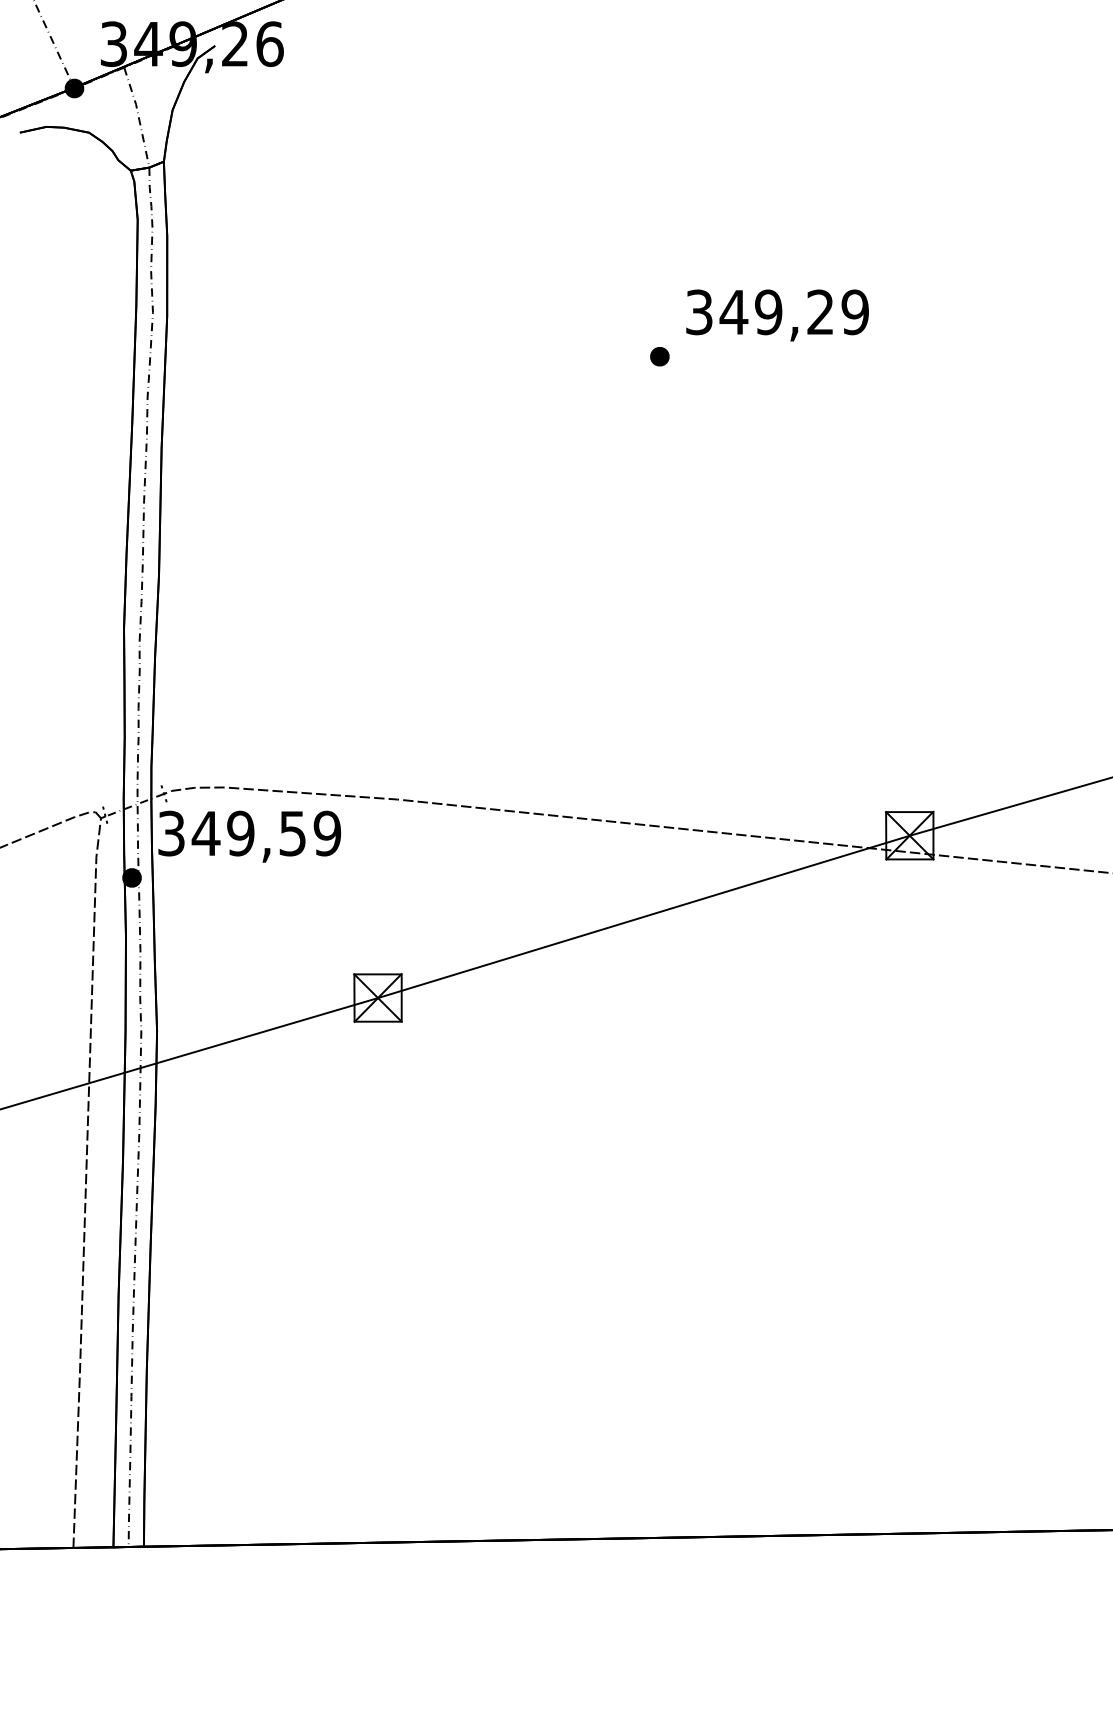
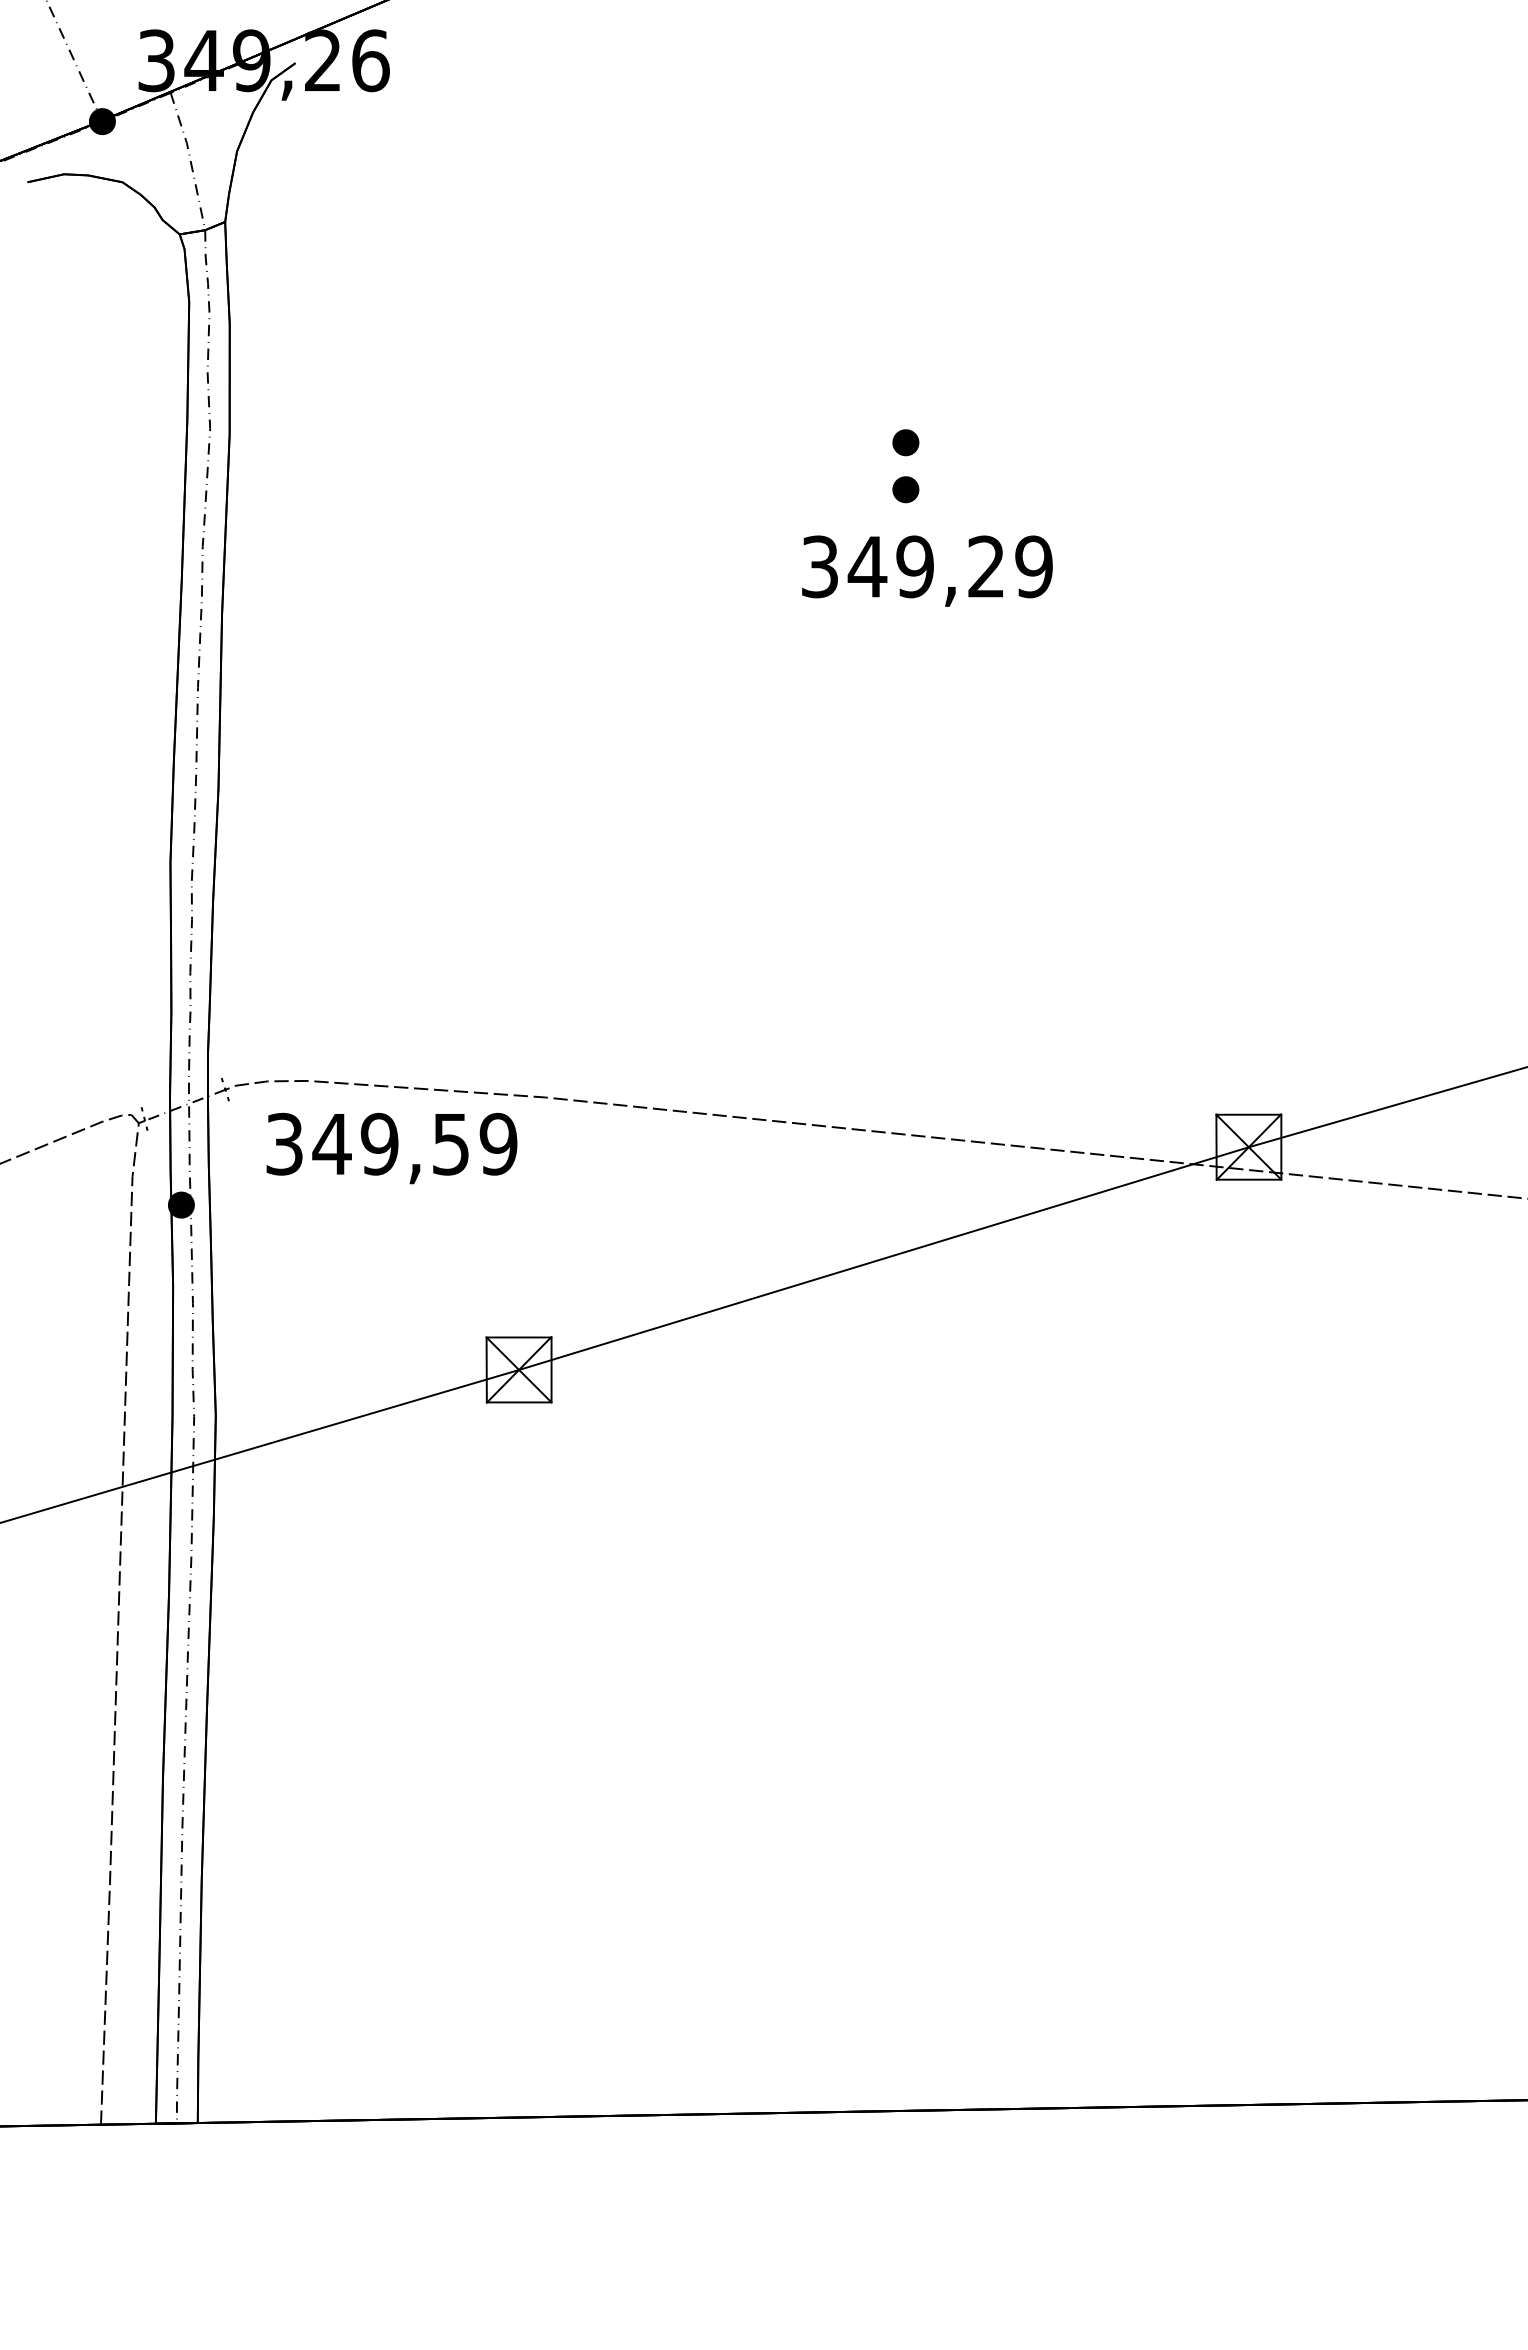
text: (777, 315) -> (927, 570), moved
part: (659, 322) -> (905, 442), added
text: (249, 836) -> (391, 1148), moved

